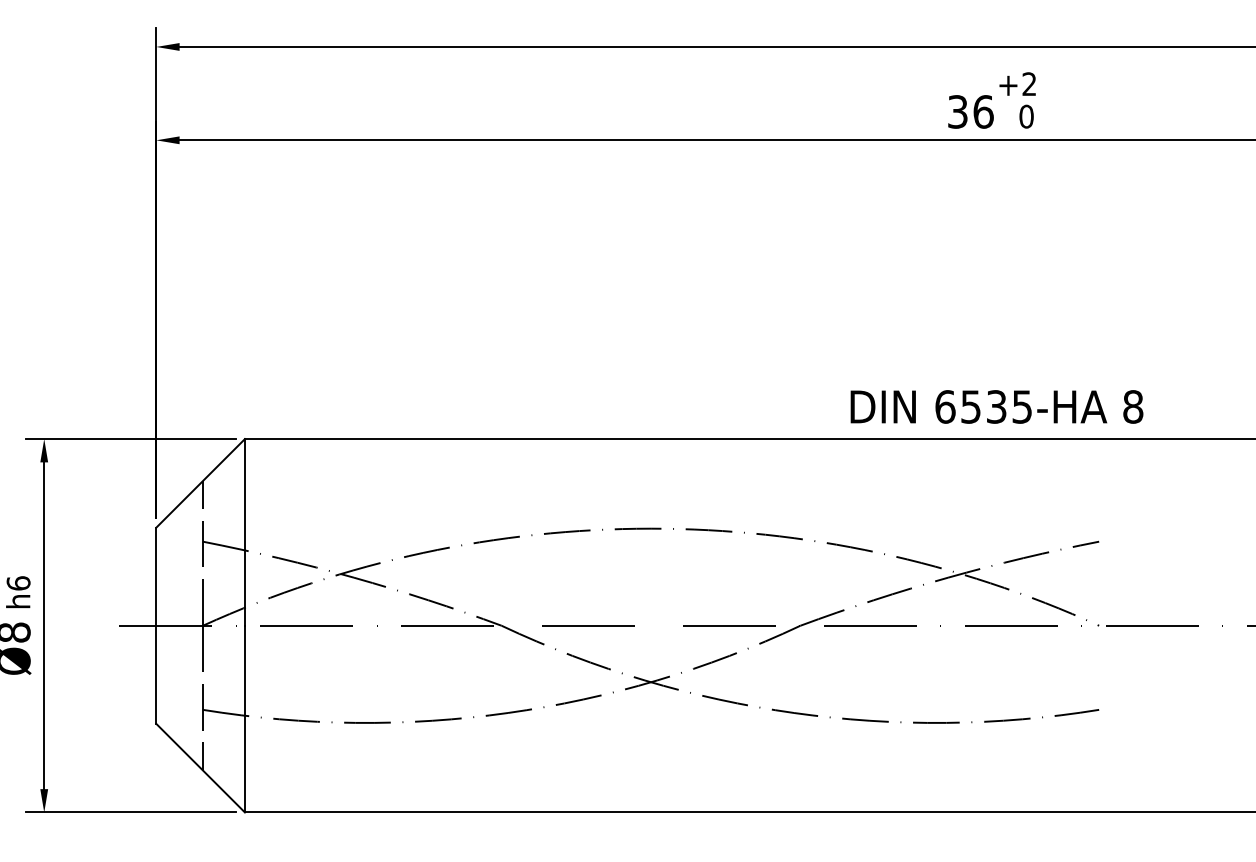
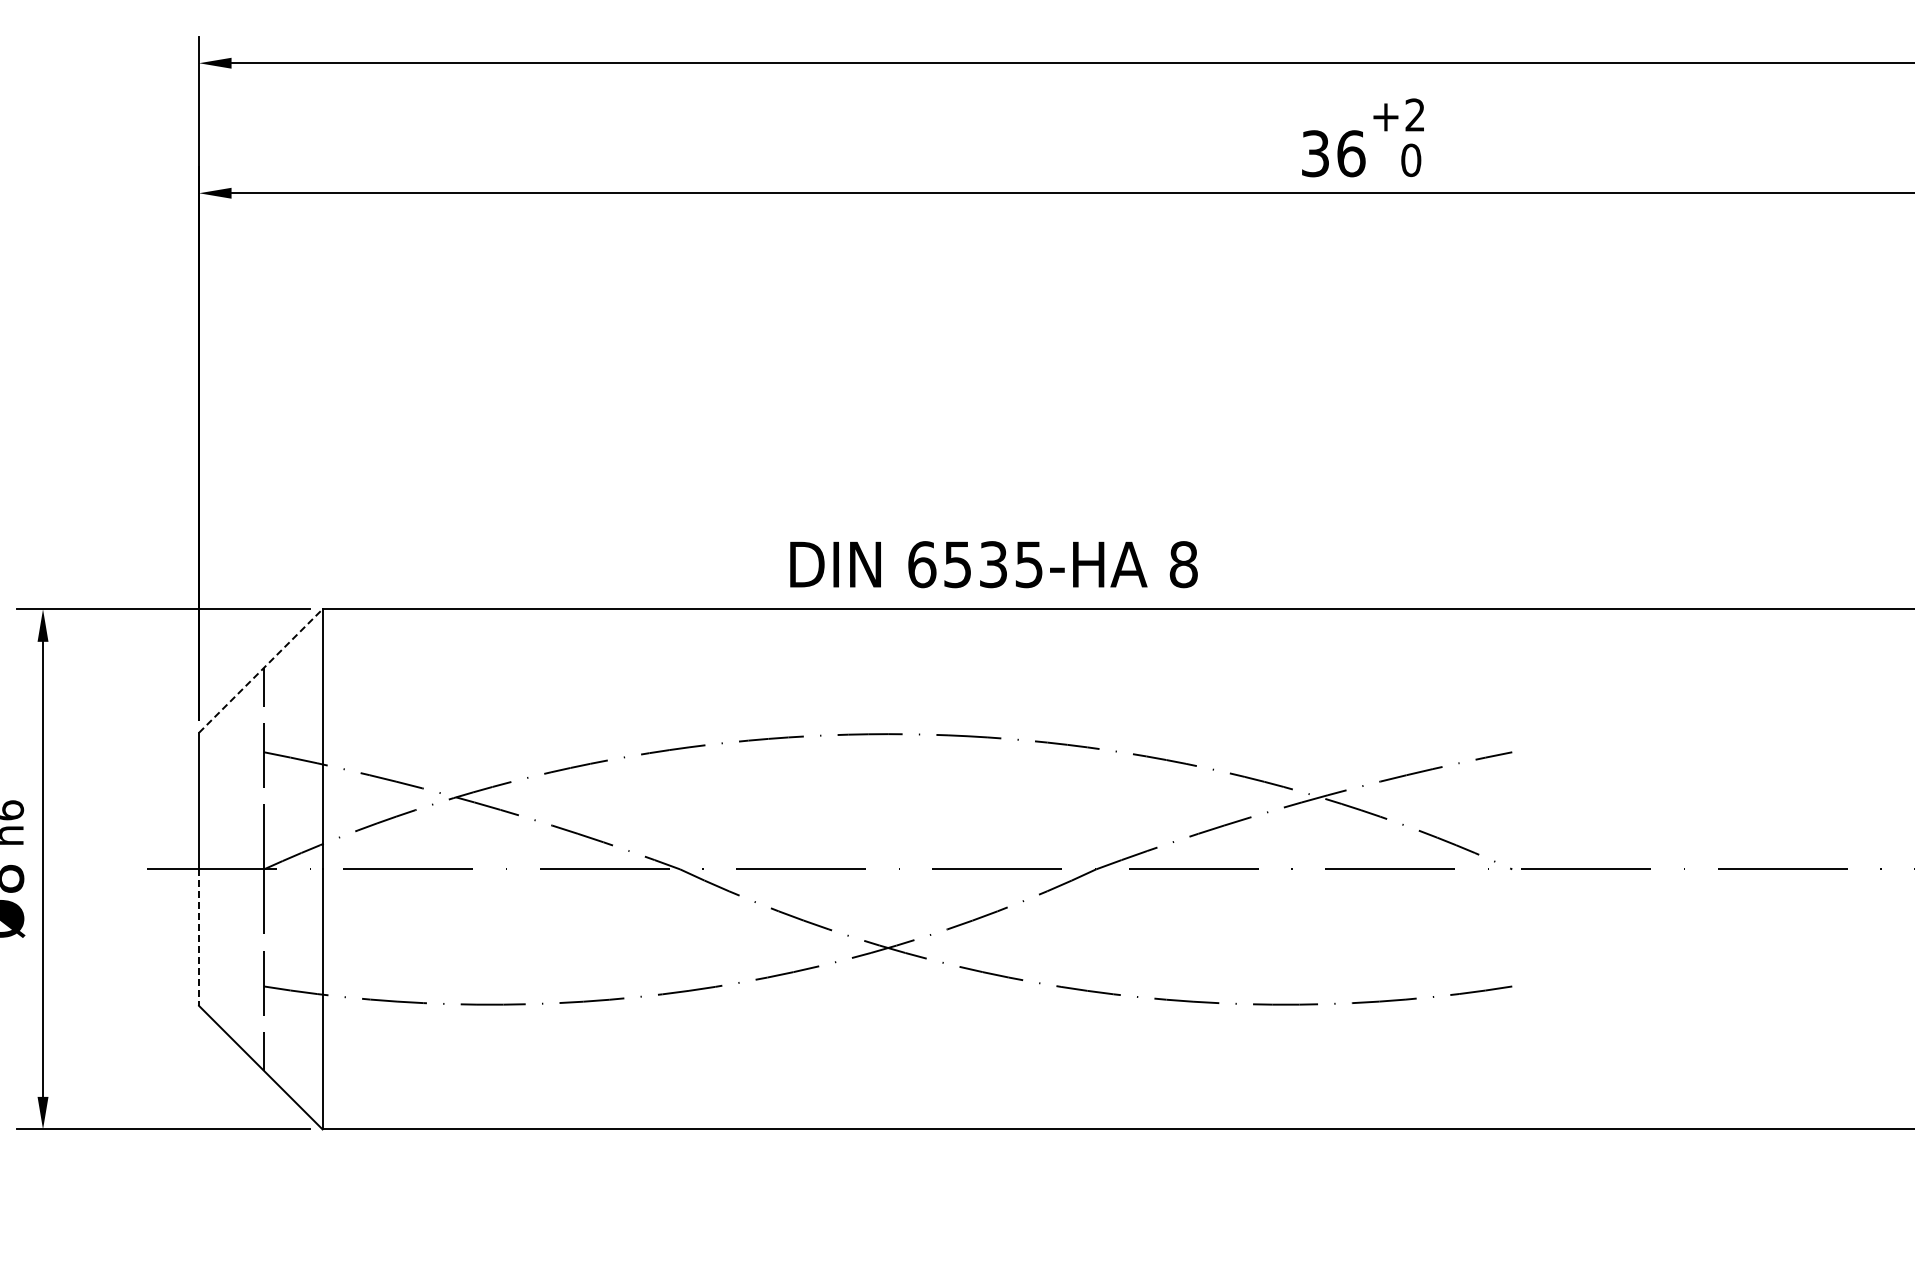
text: (996, 406) -> (993, 564), moved
line: (201, 482) -> (261, 670), solid -> dashed
line: (156, 675) -> (199, 938), solid -> dashed

